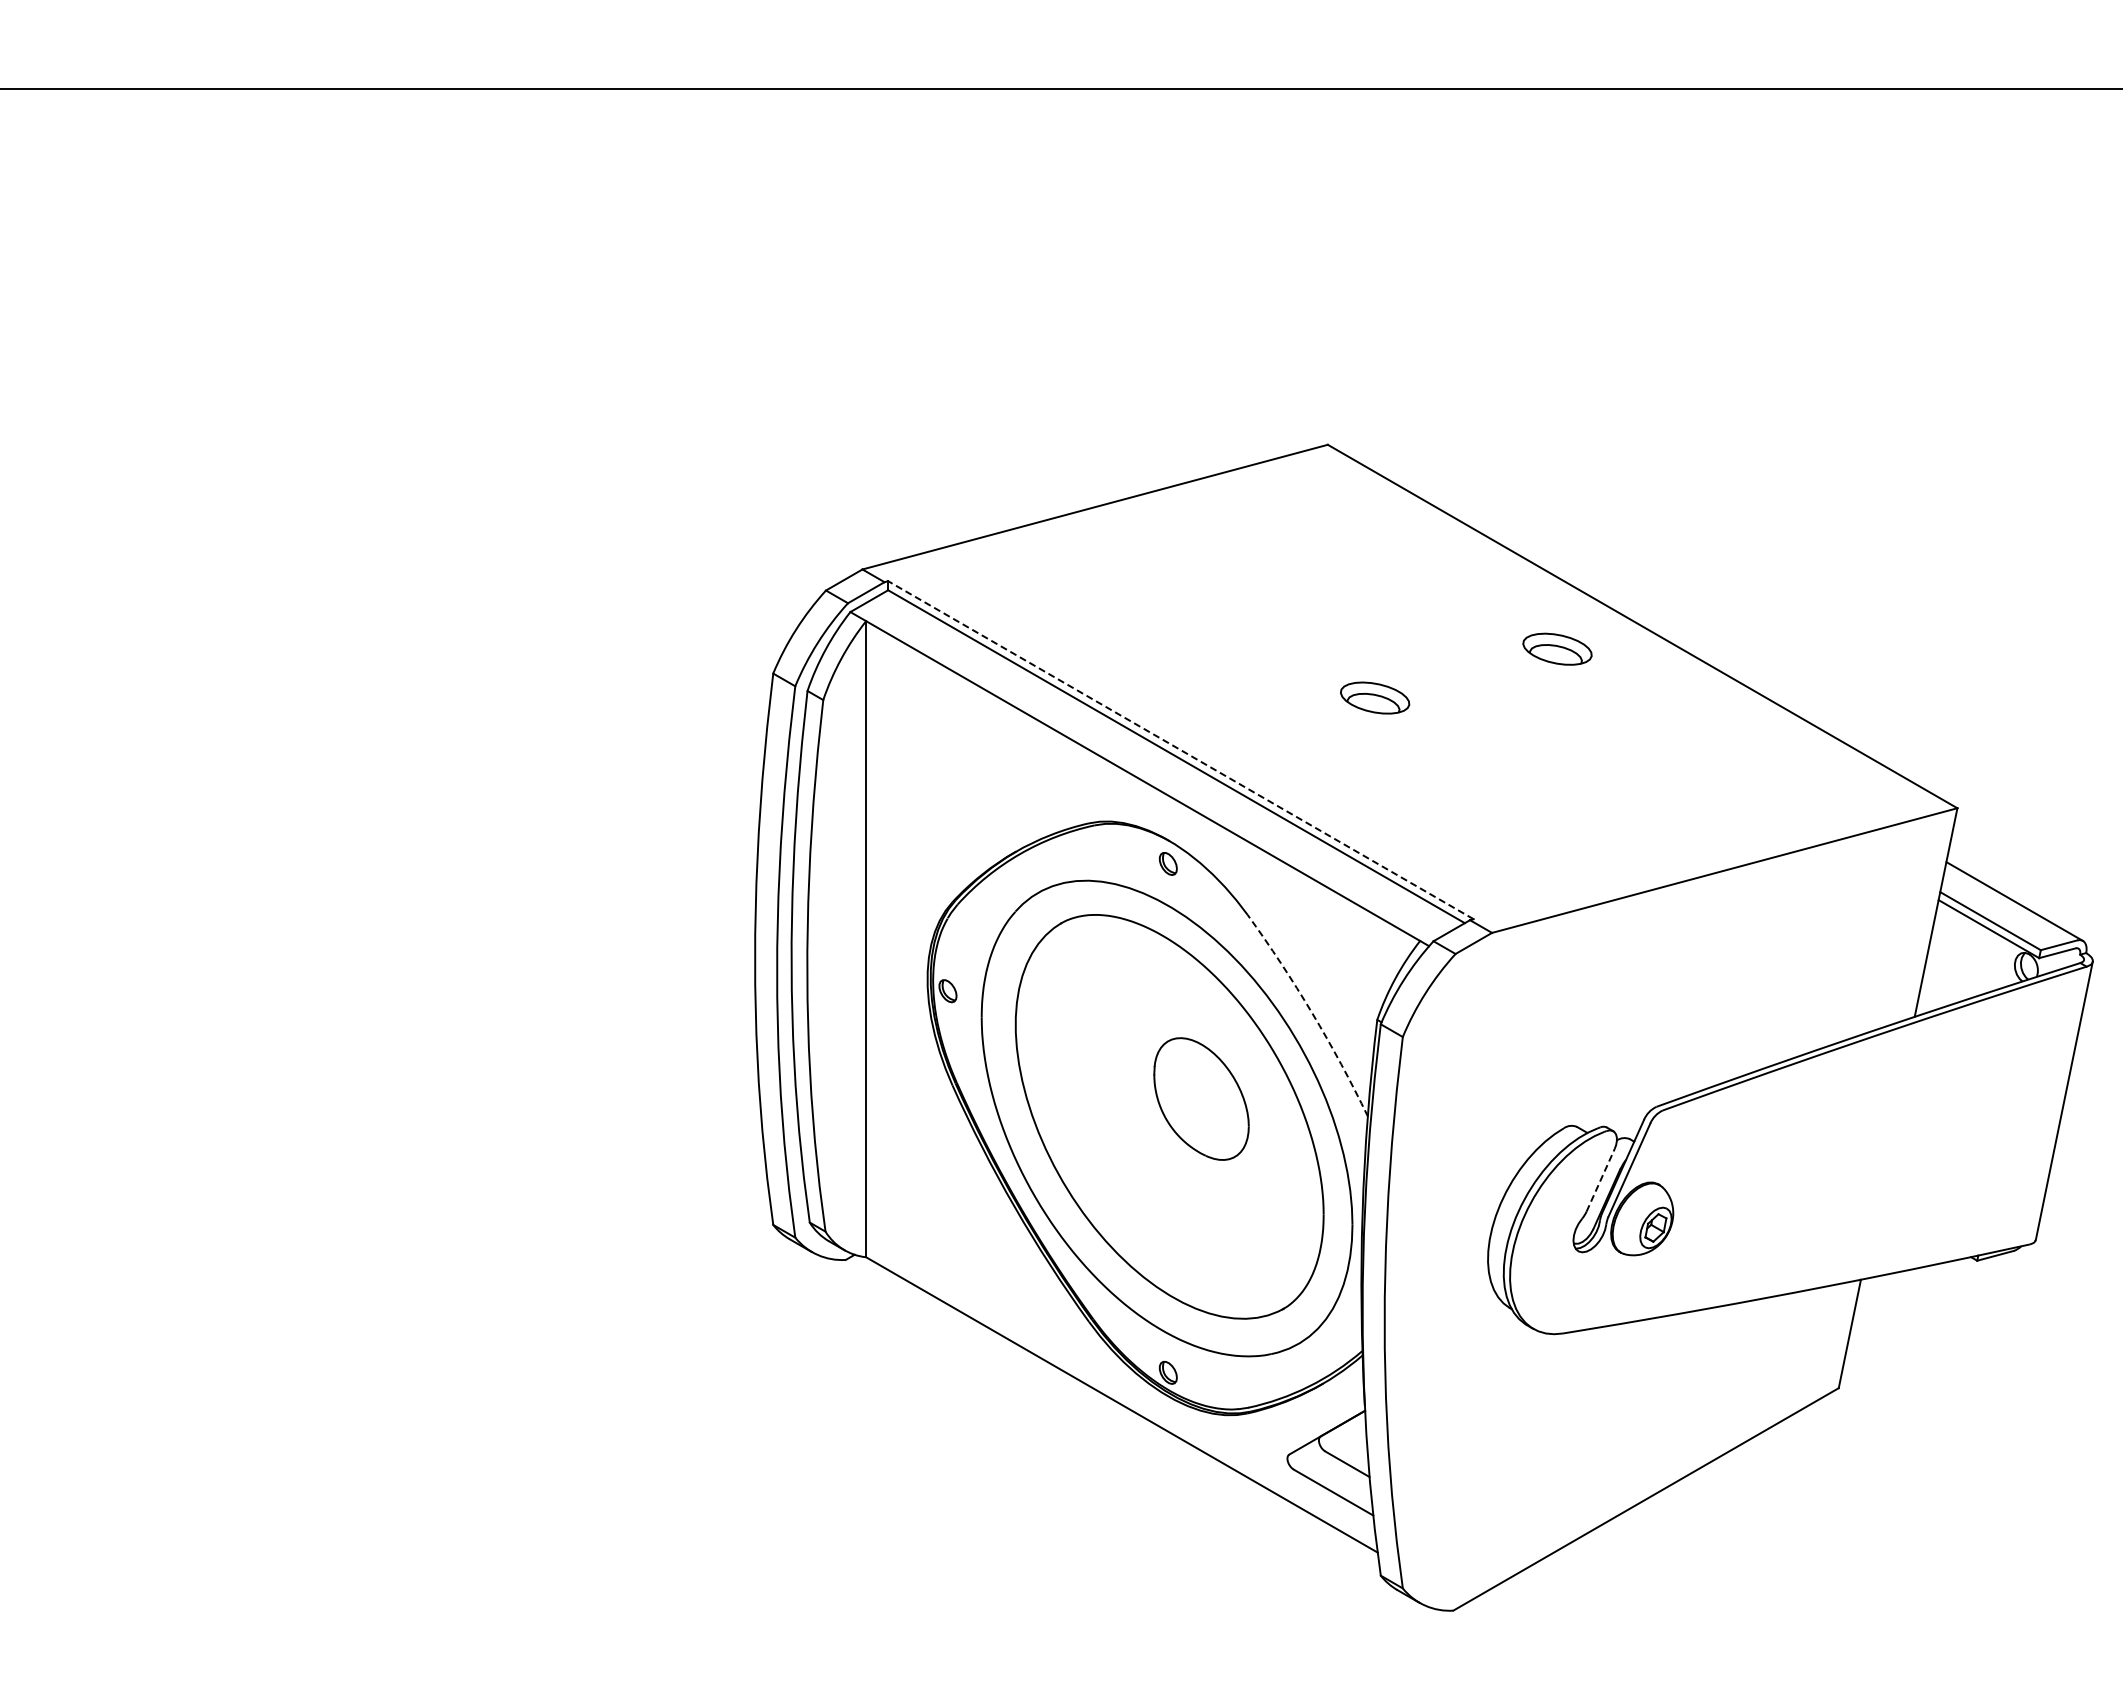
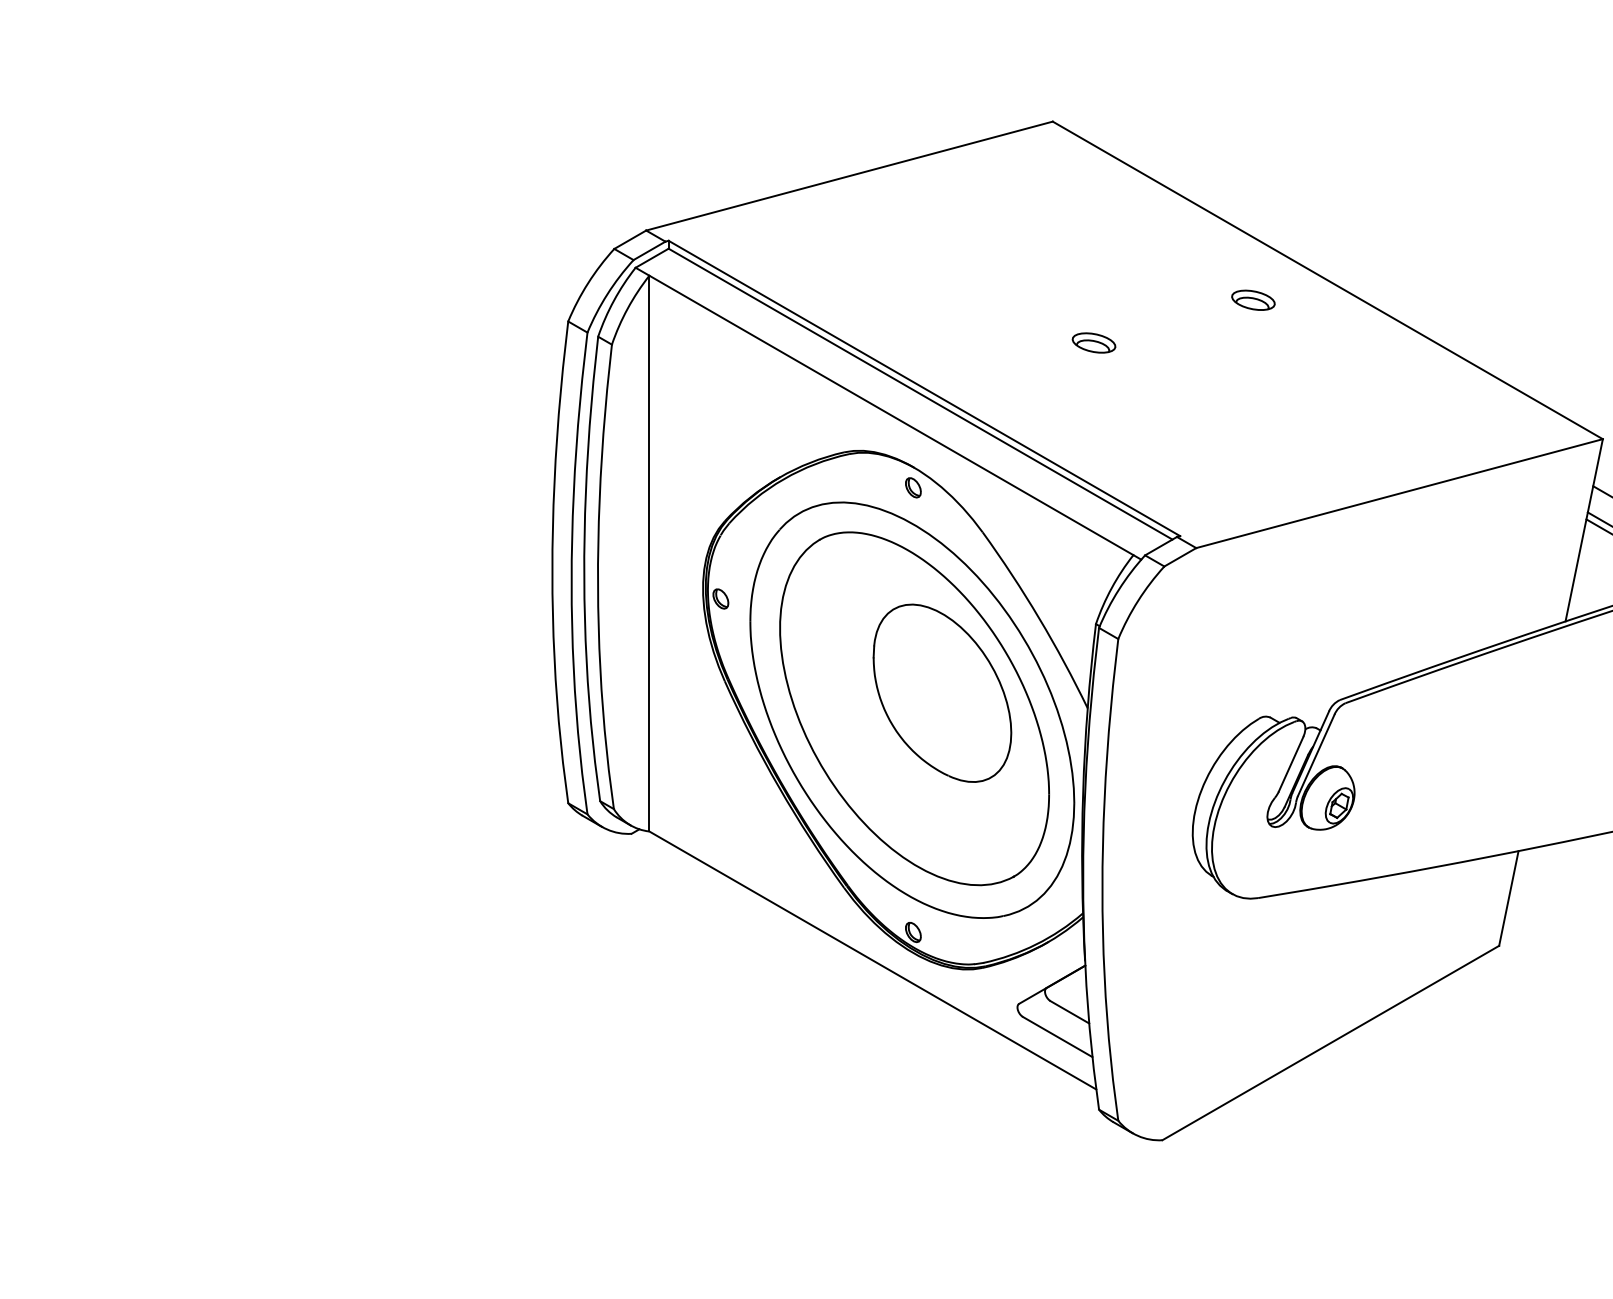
part: (1557, 649) -> (1253, 300), size x0.71
part: (1374, 698) -> (1093, 343), size x0.71
line: (1180, 749) -> (924, 387), dashed -> solid
arc: (1312, 1013) -> (1039, 618), dashed -> solid
part: (1201, 1098) -> (942, 692), size x1.67
line: (1600, 1179) -> (1291, 763), dashed -> solid

